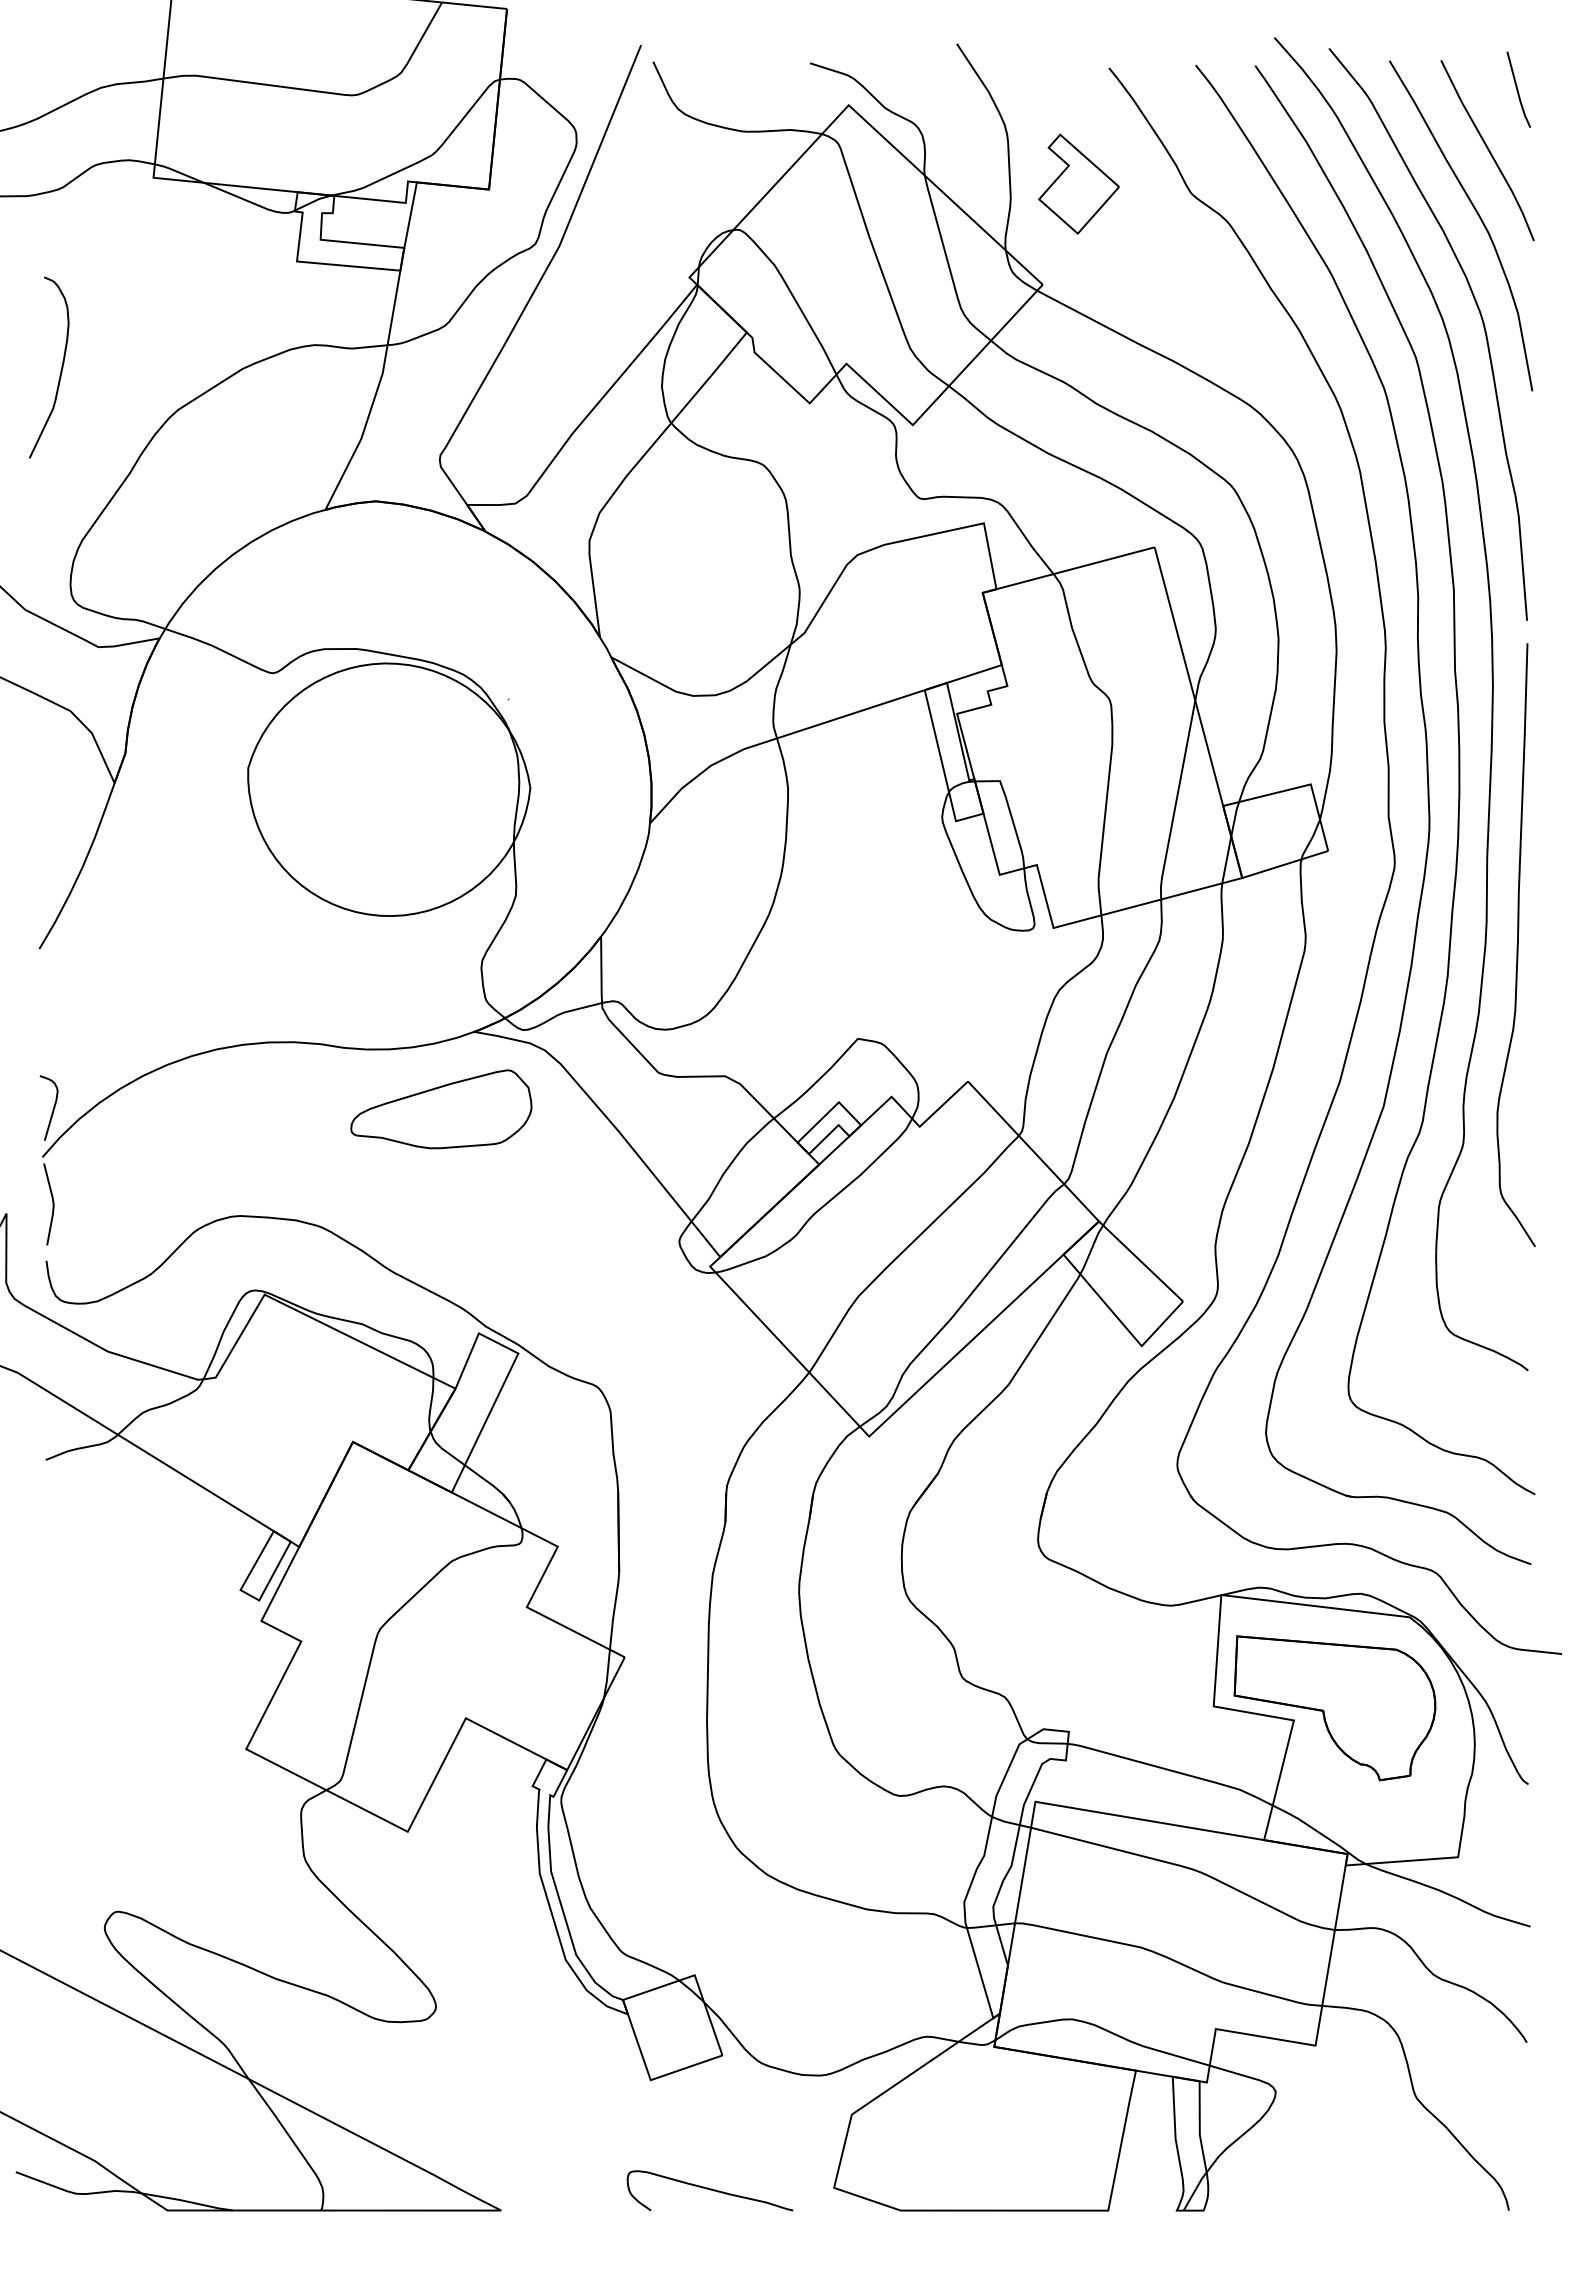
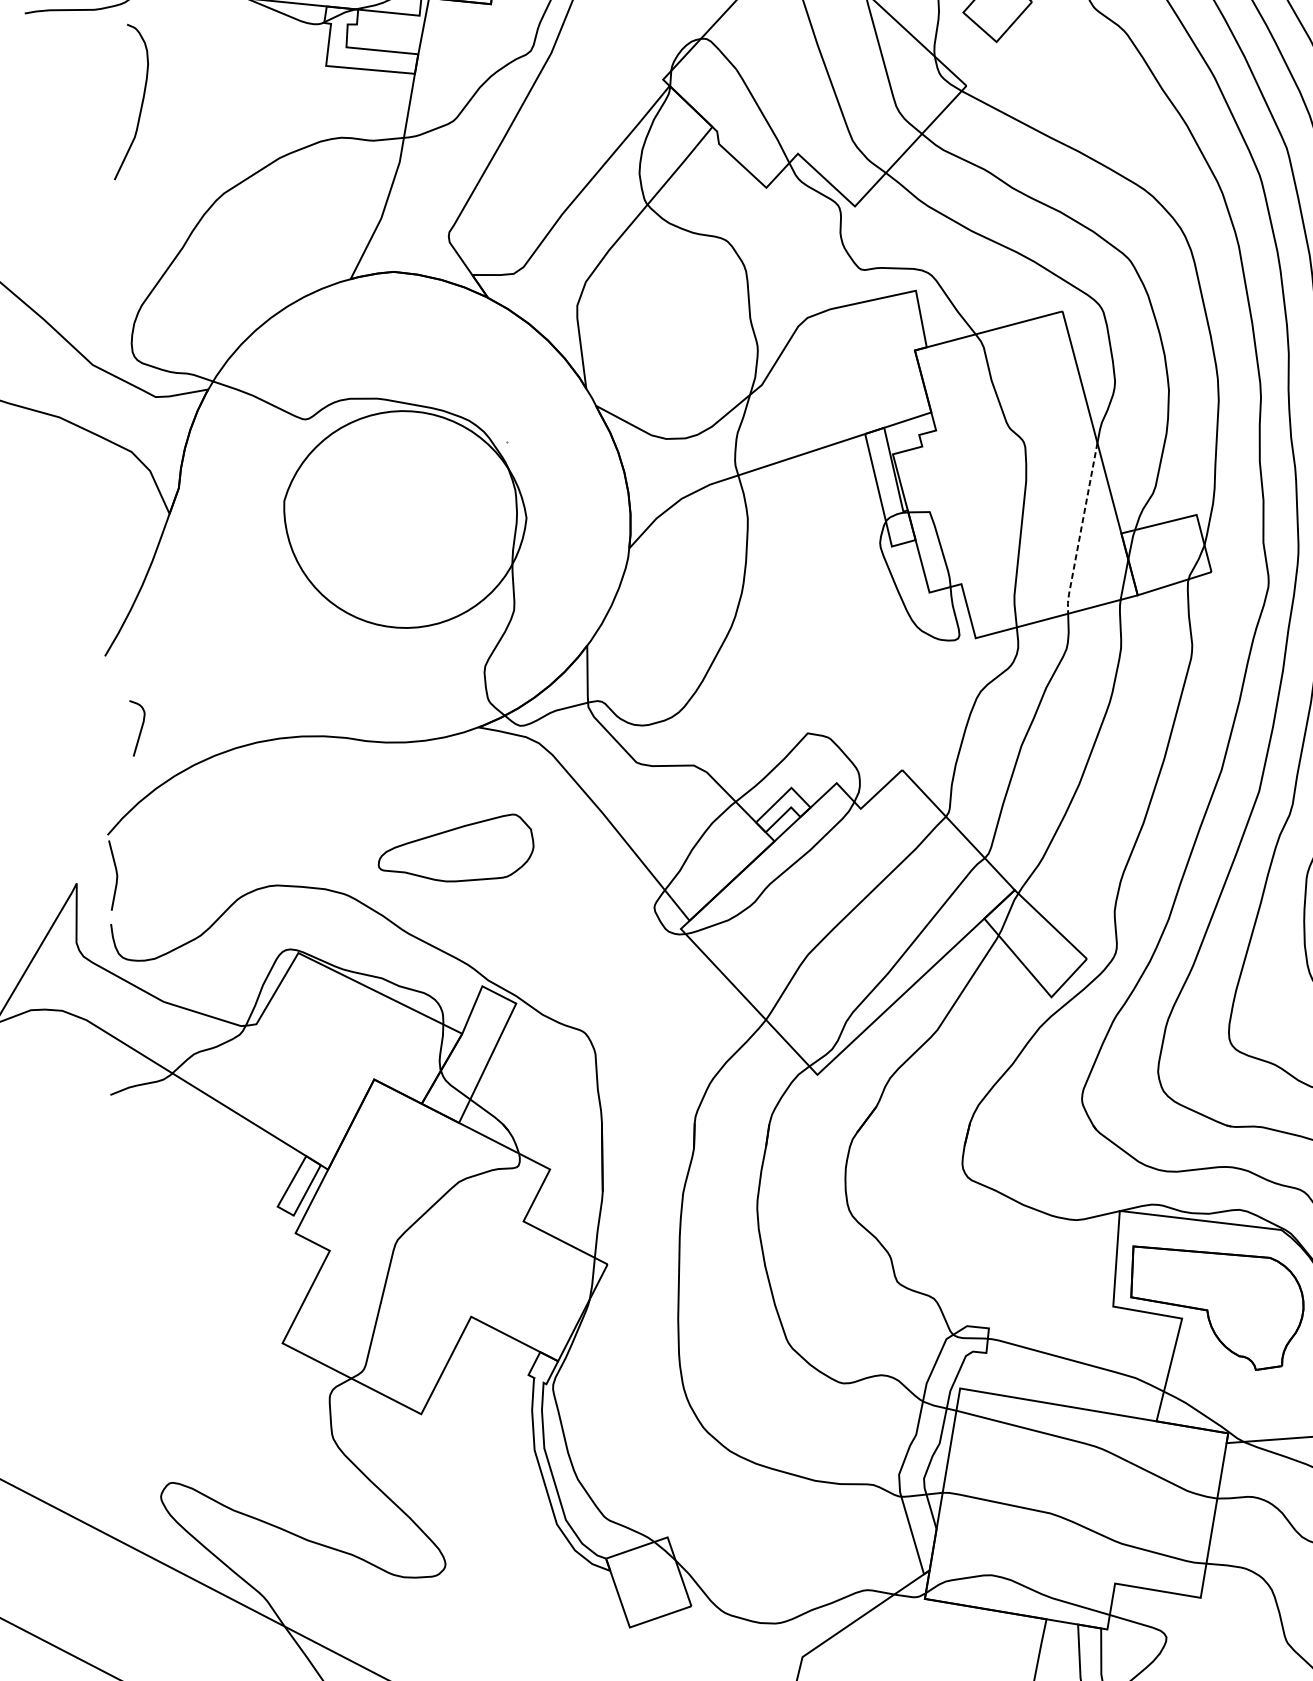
curve: (60, 370) -> (141, 104), moved
line: (1176, 801) -> (1081, 529), solid -> dashed
curve: (52, 1109) -> (140, 729), moved
part: (441, 1109) -> (456, 848), moved

